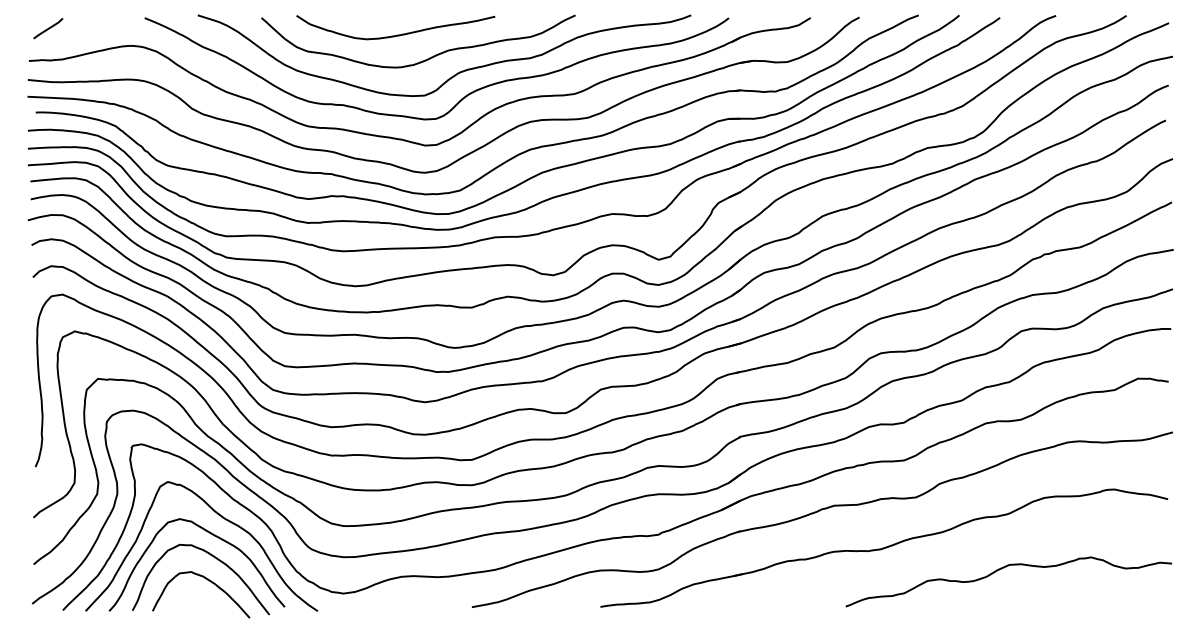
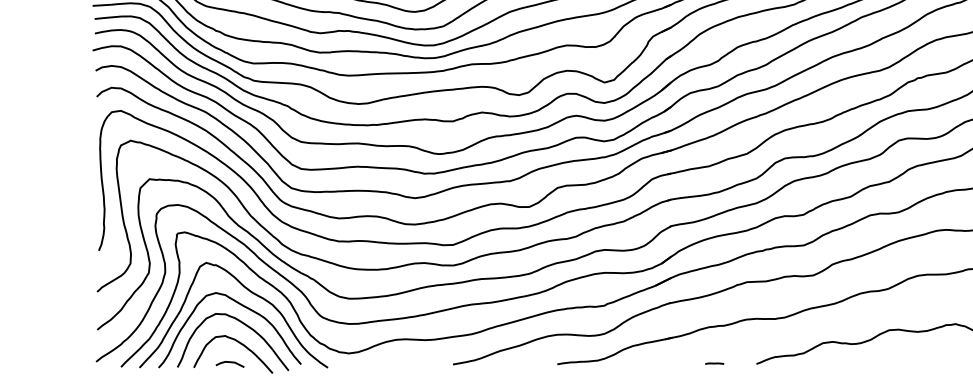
curve: (196, 605) -> (229, 363), added
line: (793, 606) -> (714, 363), added

